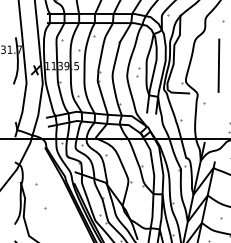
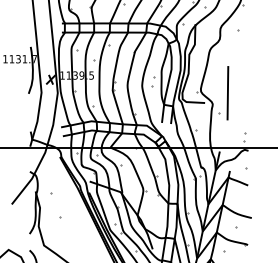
line: (218, 66) -> (227, 93), moved

